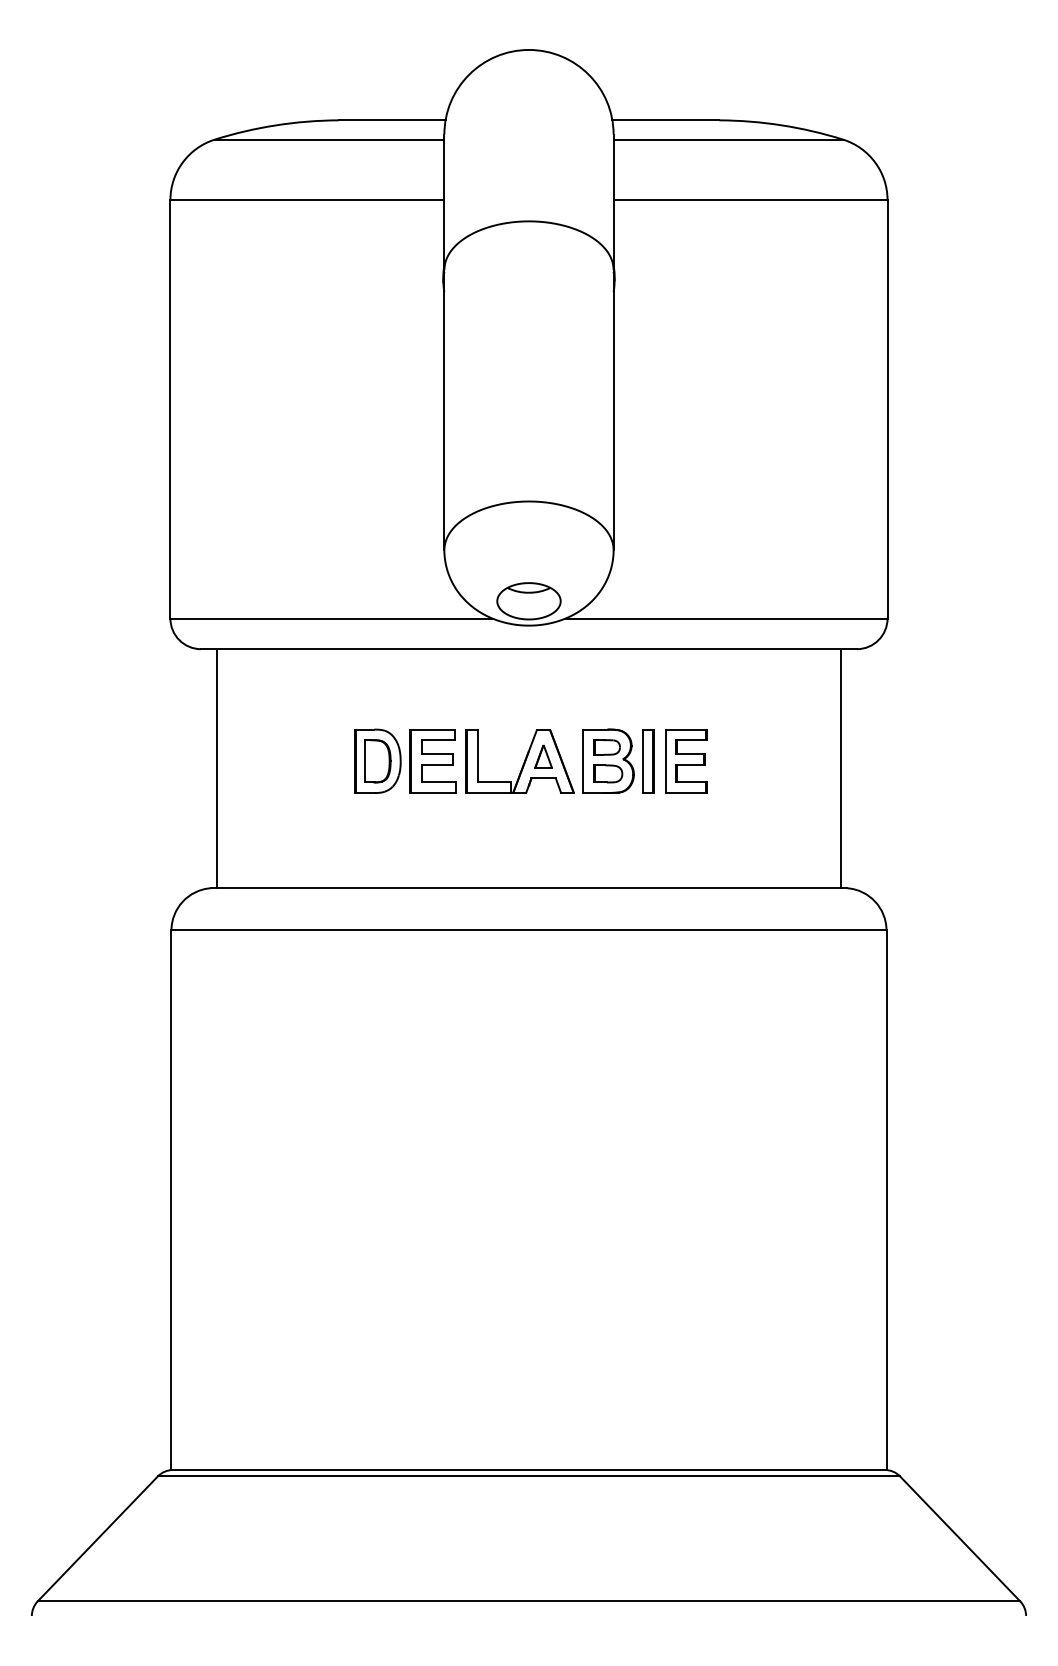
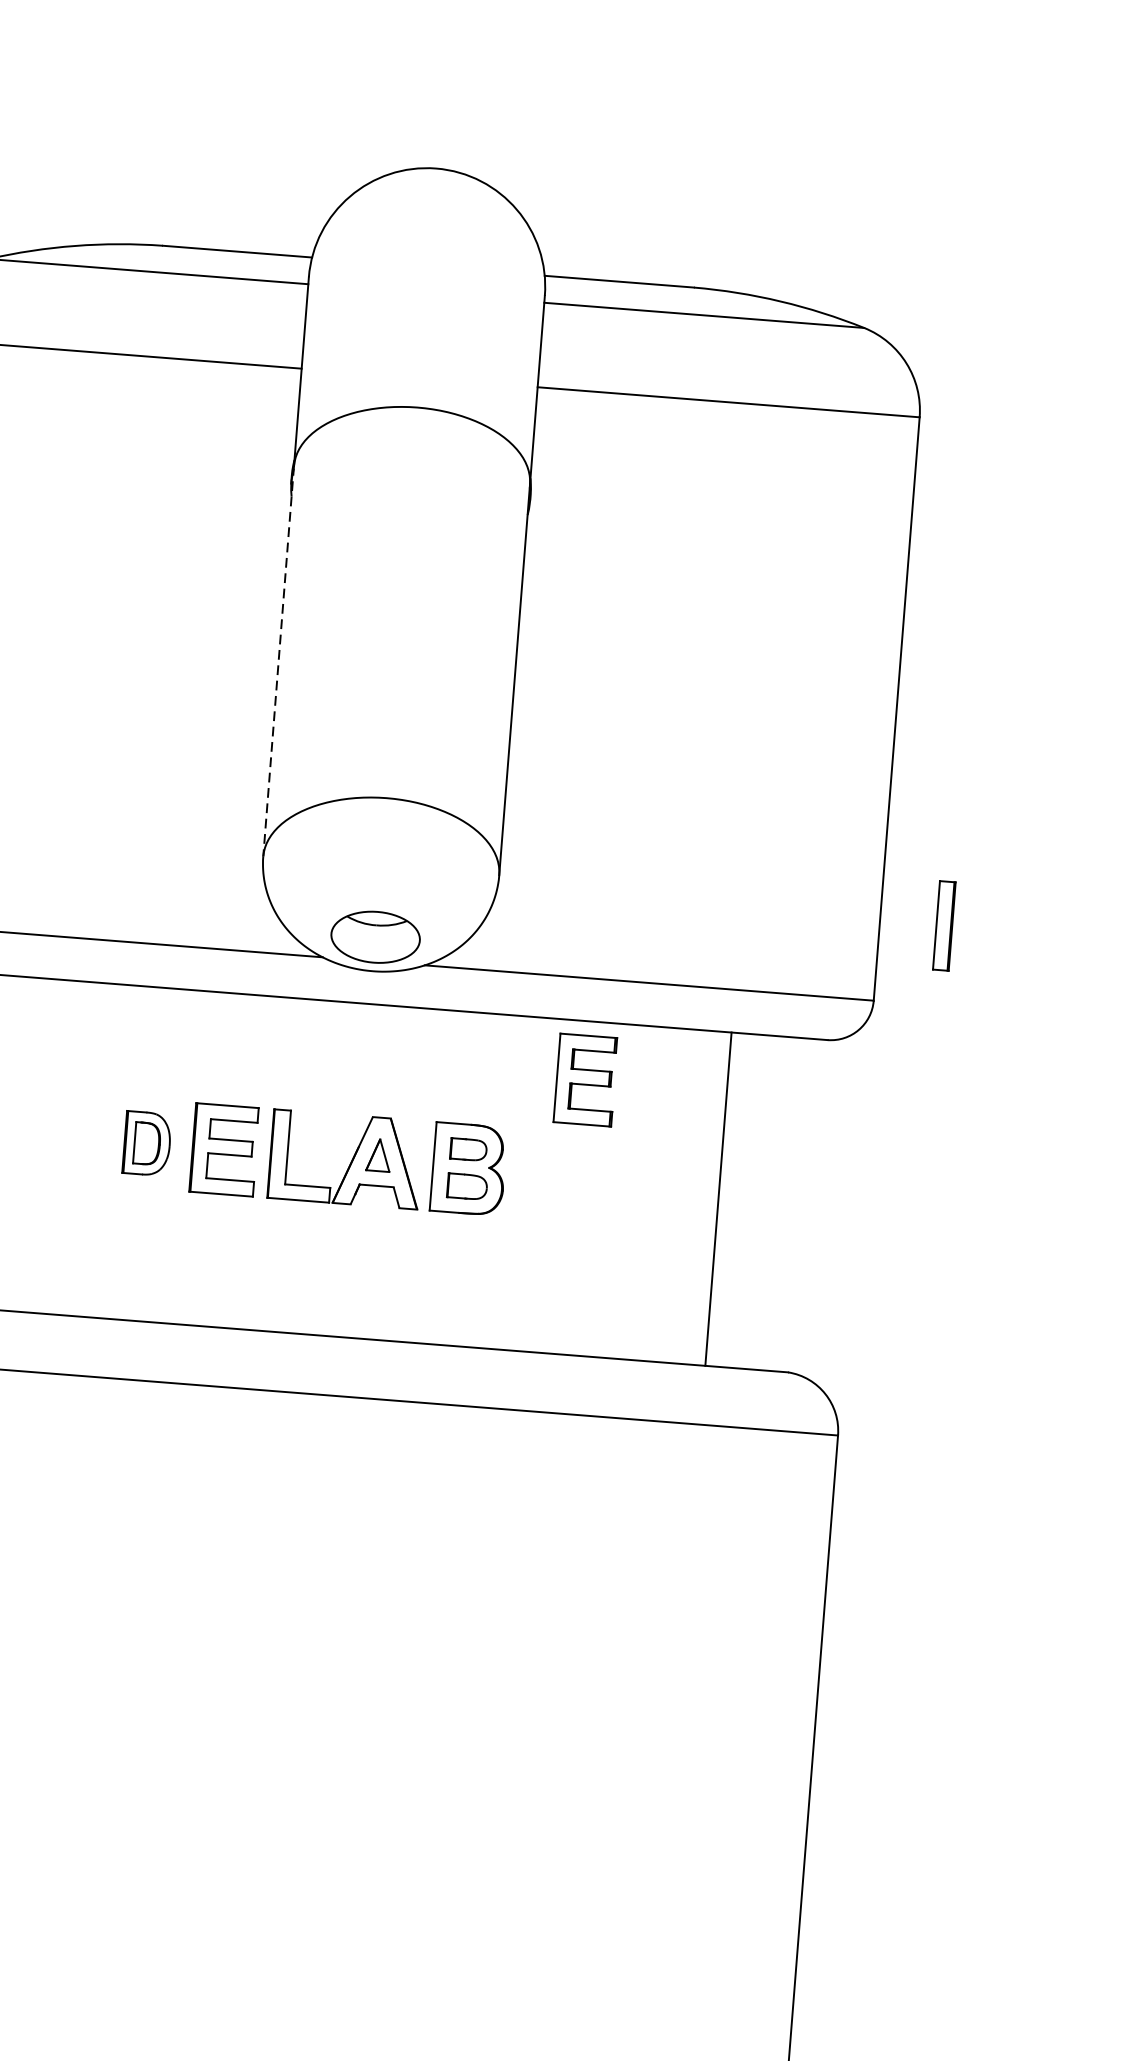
line: (444, 410) -> (278, 661), solid -> dashed
part: (377, 760) -> (146, 1142), size x0.7
part: (648, 761) -> (944, 926), moved
part: (686, 761) -> (585, 1080), moved
line: (841, 768) -> (719, 1198), moved

